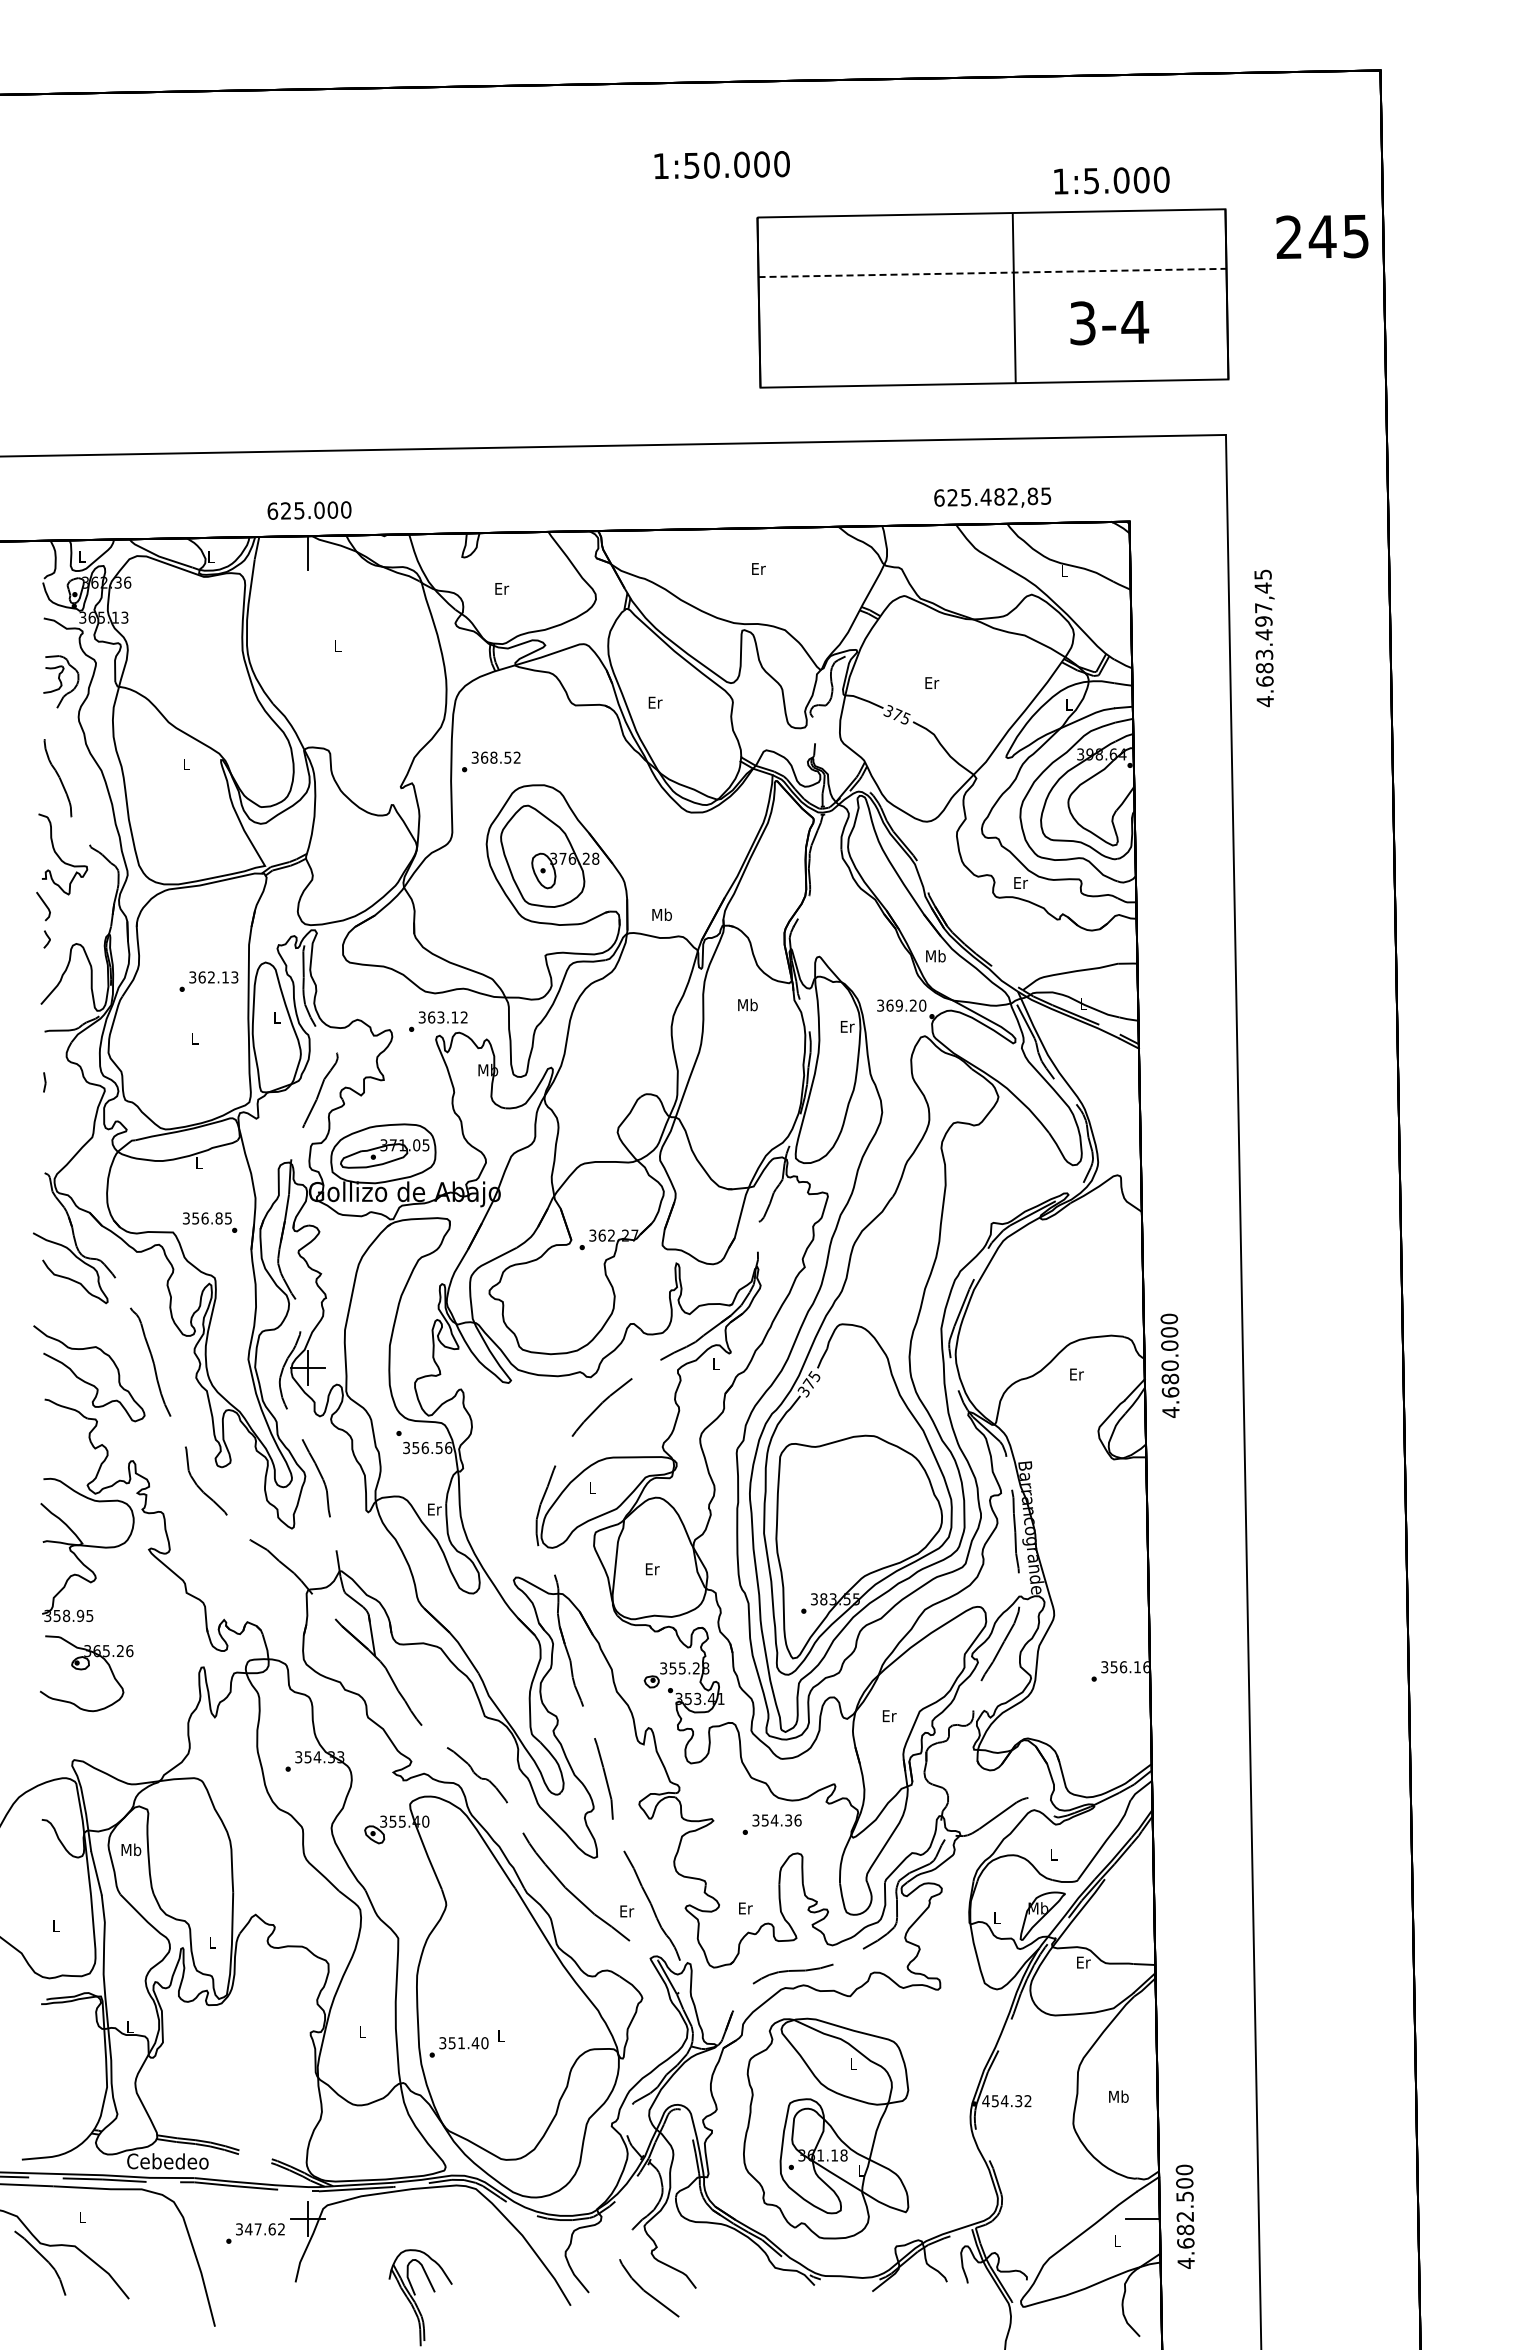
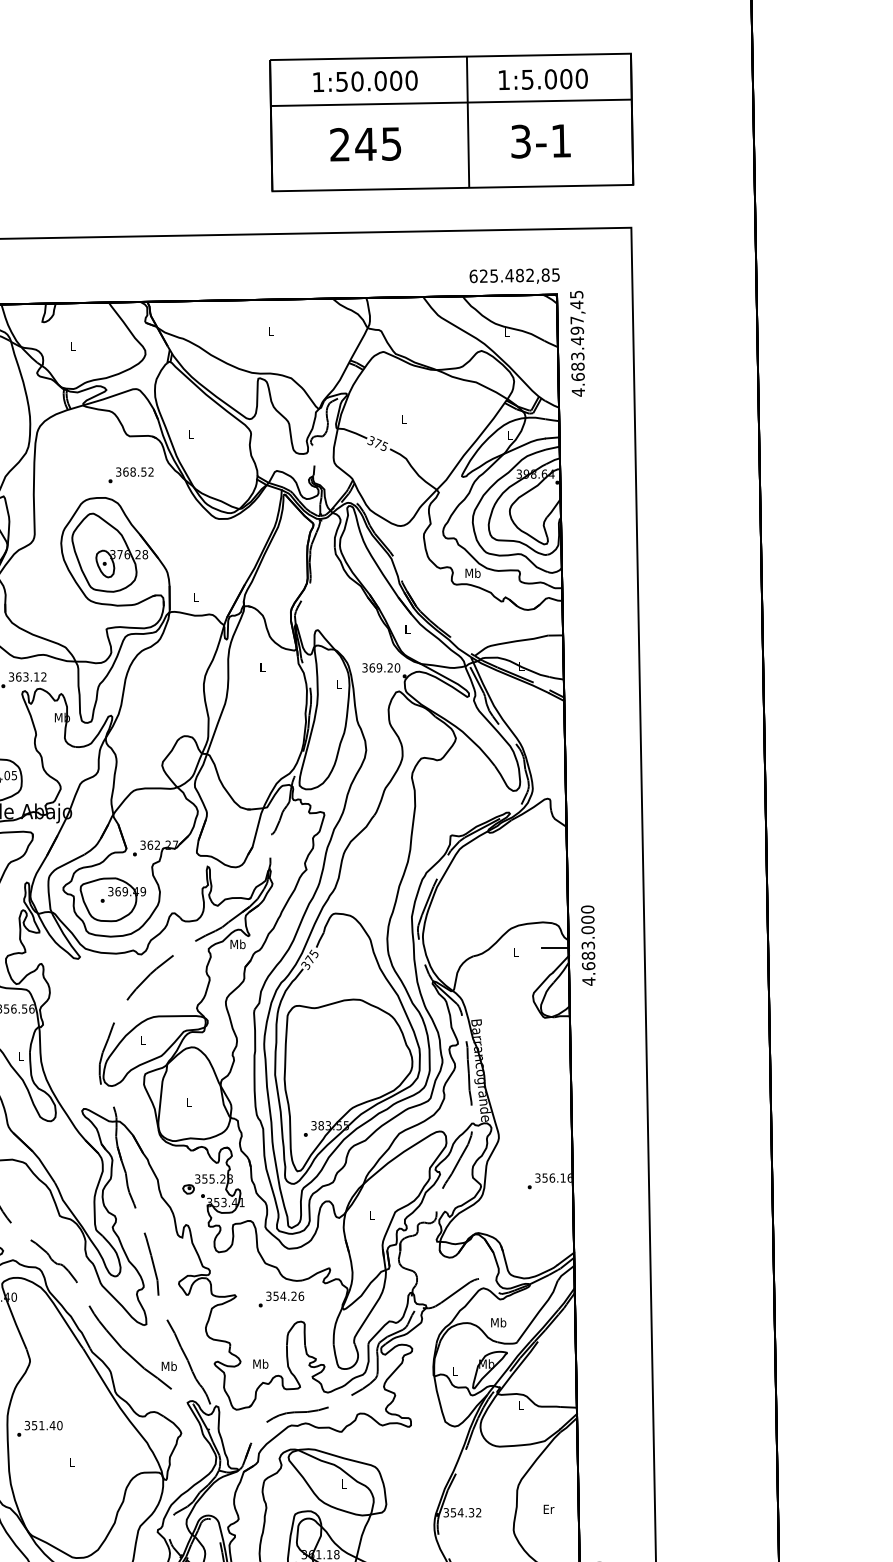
text: (721, 164) -> (364, 80), moved
text: (1111, 180) -> (543, 79), moved
text: (1322, 236) -> (365, 144), moved
line: (993, 272) -> (452, 102), dashed -> solid
text: (1135, 322) -> (561, 141), 3-4 -> 3-1
text: (992, 497) -> (514, 275), moved
text: (758, 568) -> (270, 330), Er -> L
text: (502, 588) -> (73, 346), Er -> L
text: (1264, 638) -> (577, 343), moved
text: (932, 682) -> (405, 418), Er -> L
text: (655, 702) -> (191, 434), Er -> L
text: (491, 761) -> (131, 474), moved
text: (1020, 882) -> (472, 572), Er -> Mb
text: (661, 914) -> (196, 597), Mb -> L
text: (935, 955) -> (407, 629), Mb -> L
text: (747, 1004) -> (262, 666), Mb -> L
text: (847, 1026) -> (339, 683), Er -> L
part: (553, 1306) -> (112, 899), added
text: (715, 1363) -> (237, 943), L -> Mb
text: (1169, 1365) -> (587, 945), 4.680.000 -> 4.683.000
line: (1127, 1368) -> (555, 947), added
text: (1076, 1374) -> (516, 952), Er -> L
text: (434, 1509) -> (20, 1056), Er -> L
text: (652, 1569) -> (189, 1102), Er -> L
text: (889, 1716) -> (371, 1216), Er -> L
text: (788, 1820) -> (293, 1296), 354.36 -> 354.26
text: (1053, 1854) -> (498, 1322), L -> Mb
text: (745, 1908) -> (260, 1364), Er -> Mb
text: (626, 1911) -> (169, 1366), Er -> Mb
text: (1083, 1962) -> (521, 1405), Er -> L
text: (458, 2047) -> (39, 1428), moved
text: (1118, 2096) -> (548, 1509), Mb -> Er
text: (985, 2101) -> (445, 1512), 454.32 -> 354.32

